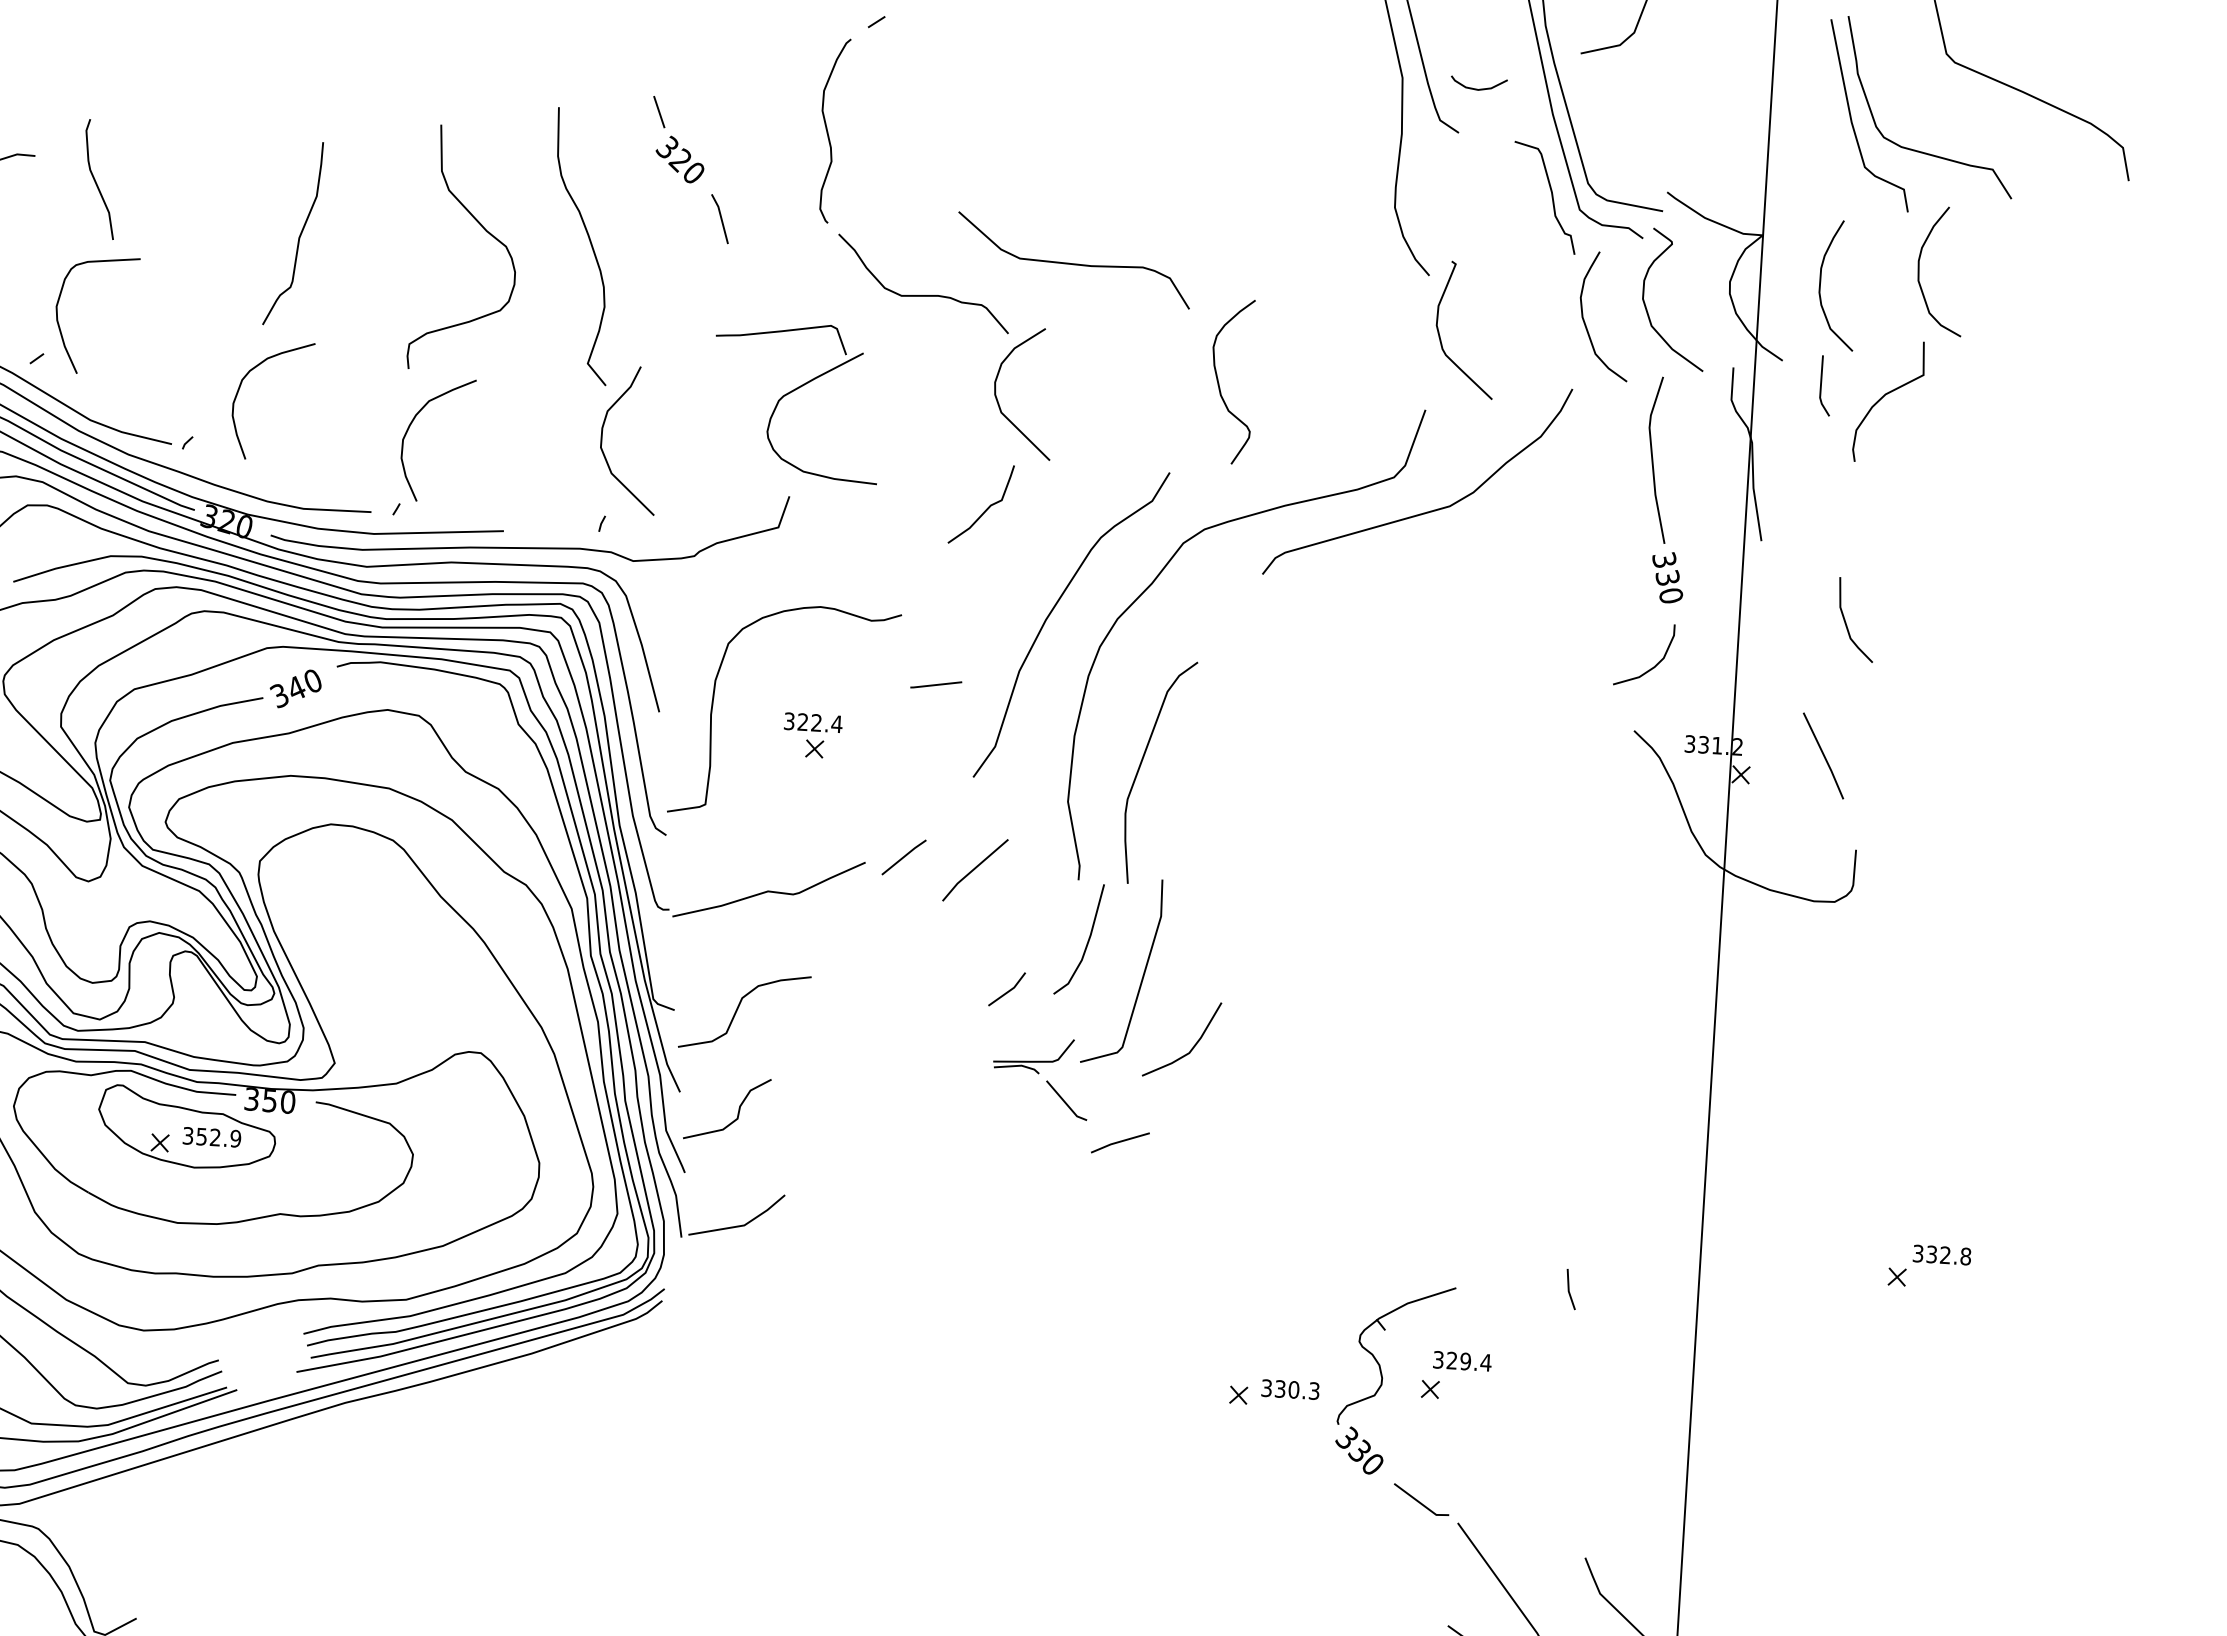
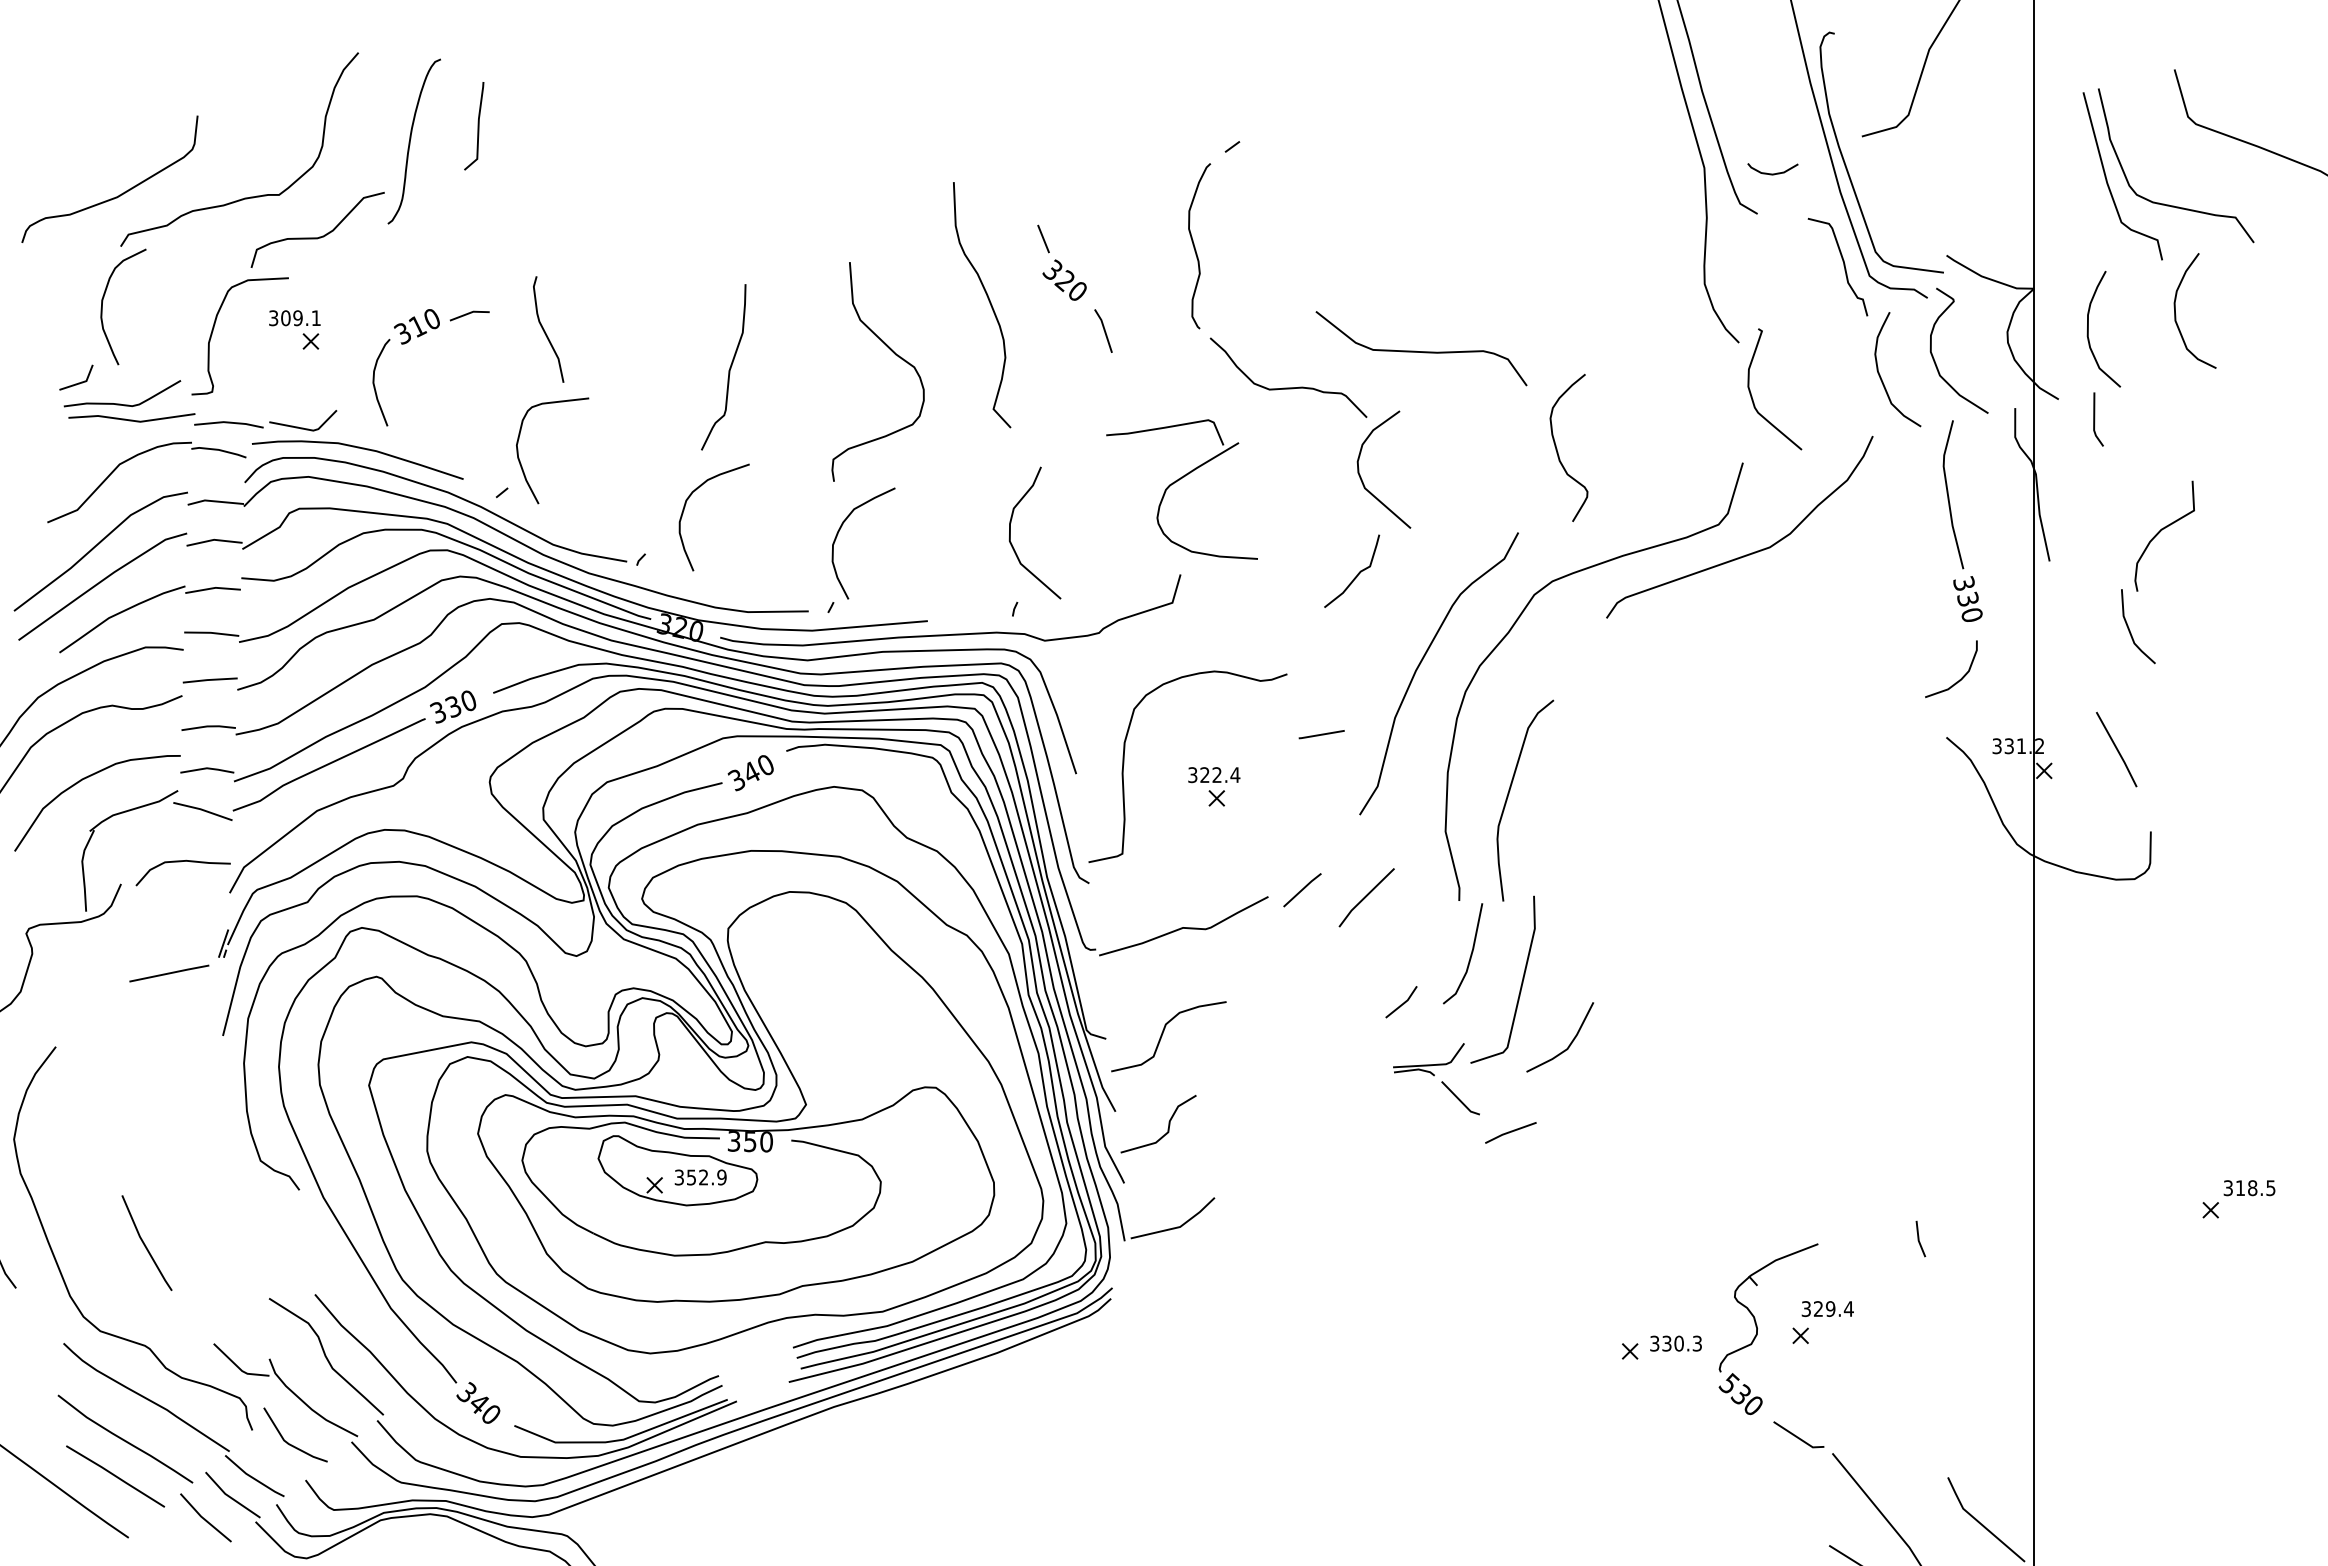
curve: (589, 242) -> (988, 301), moved
curve: (1885, 396) -> (2161, 531), moved
text: (1948, 1255) -> (2255, 1188), 332.8 -> 318.5
text: (1349, 1437) -> (1731, 1383), 330 -> 530

